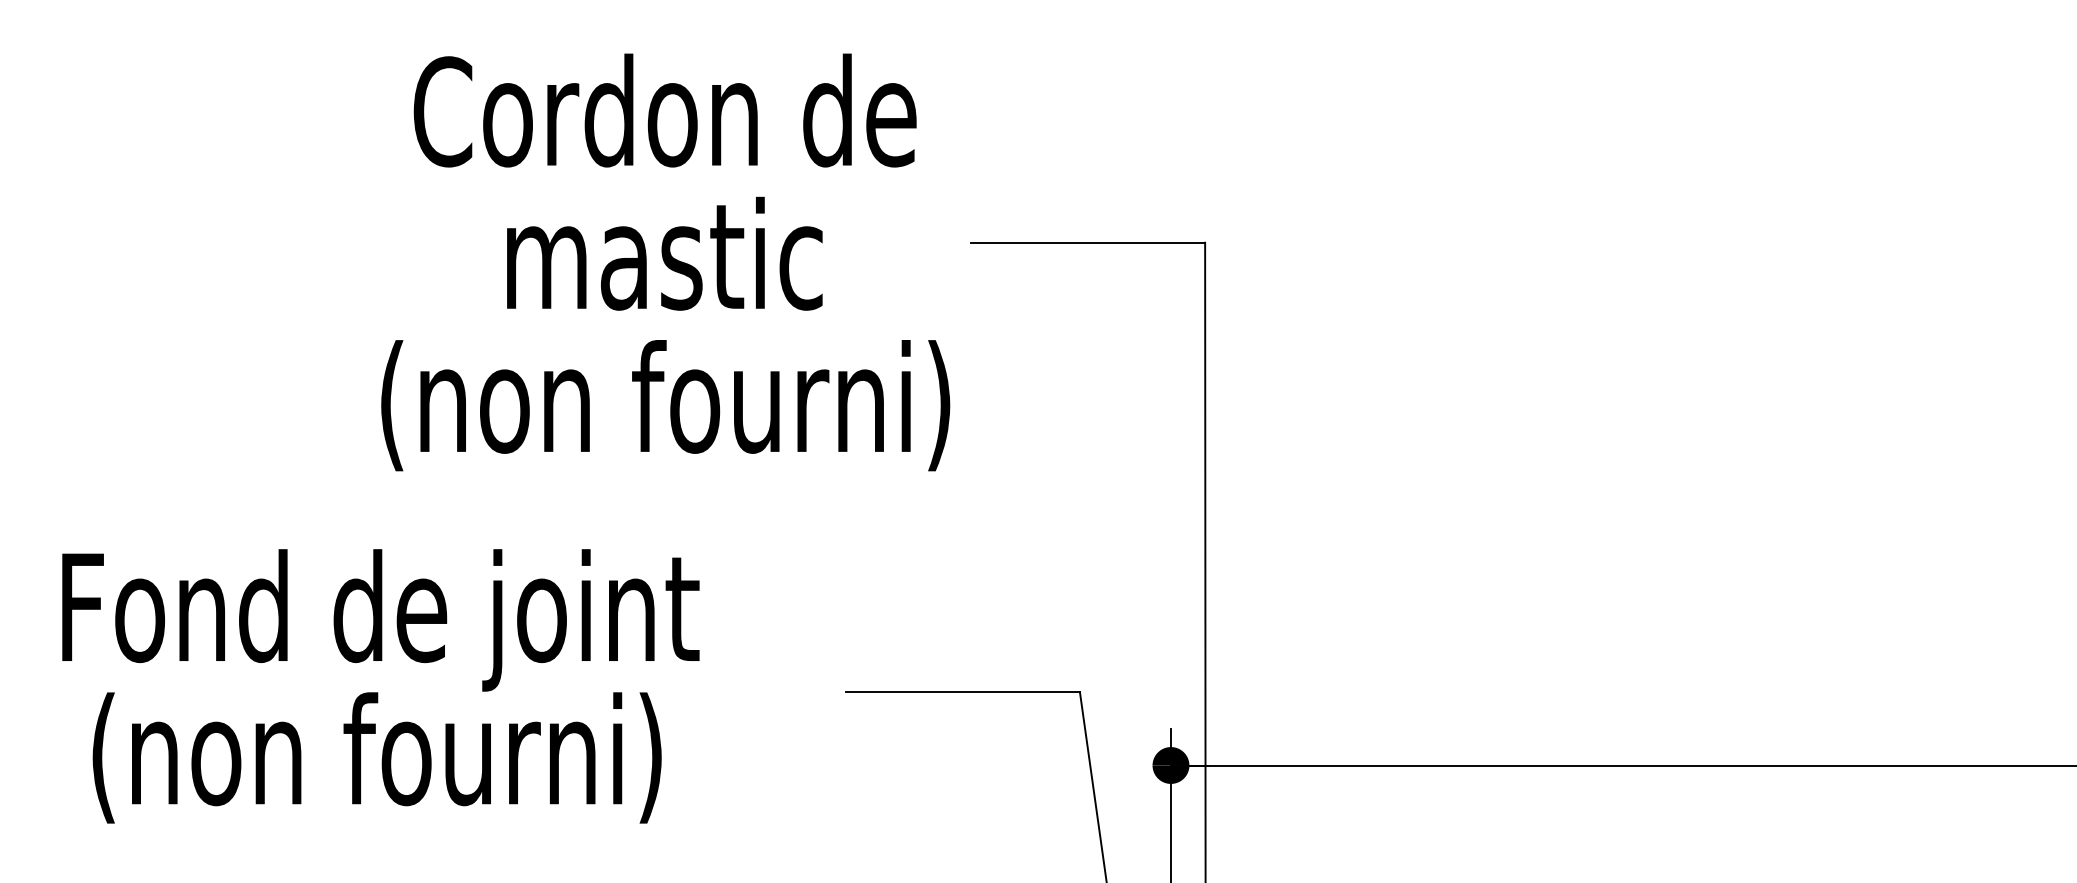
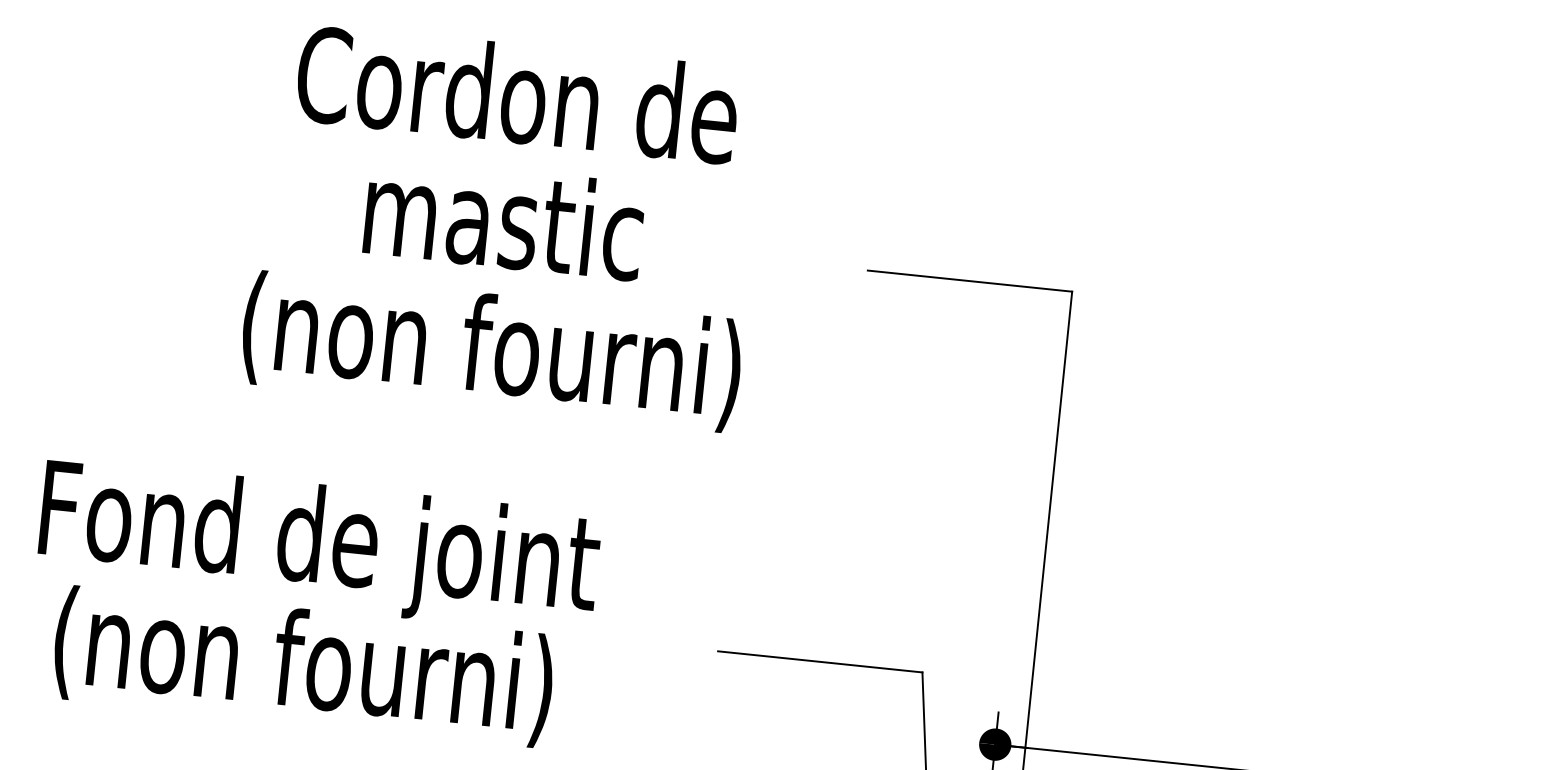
text: (665, 262) -> (504, 226), moved

